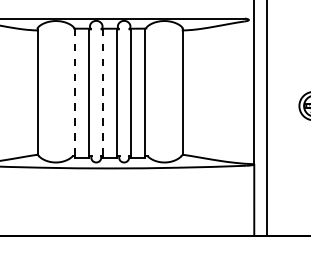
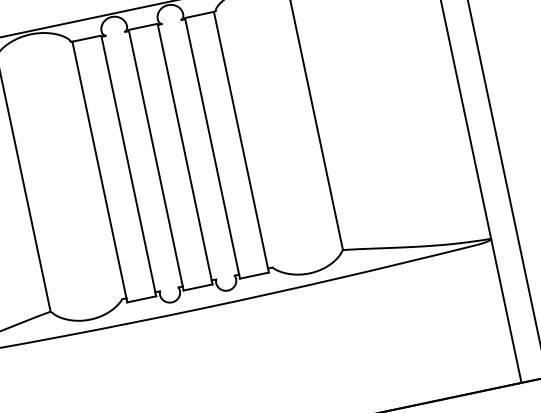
line: (75, 92) -> (100, 170), dashed -> solid
line: (103, 92) -> (156, 158), dashed -> solid

